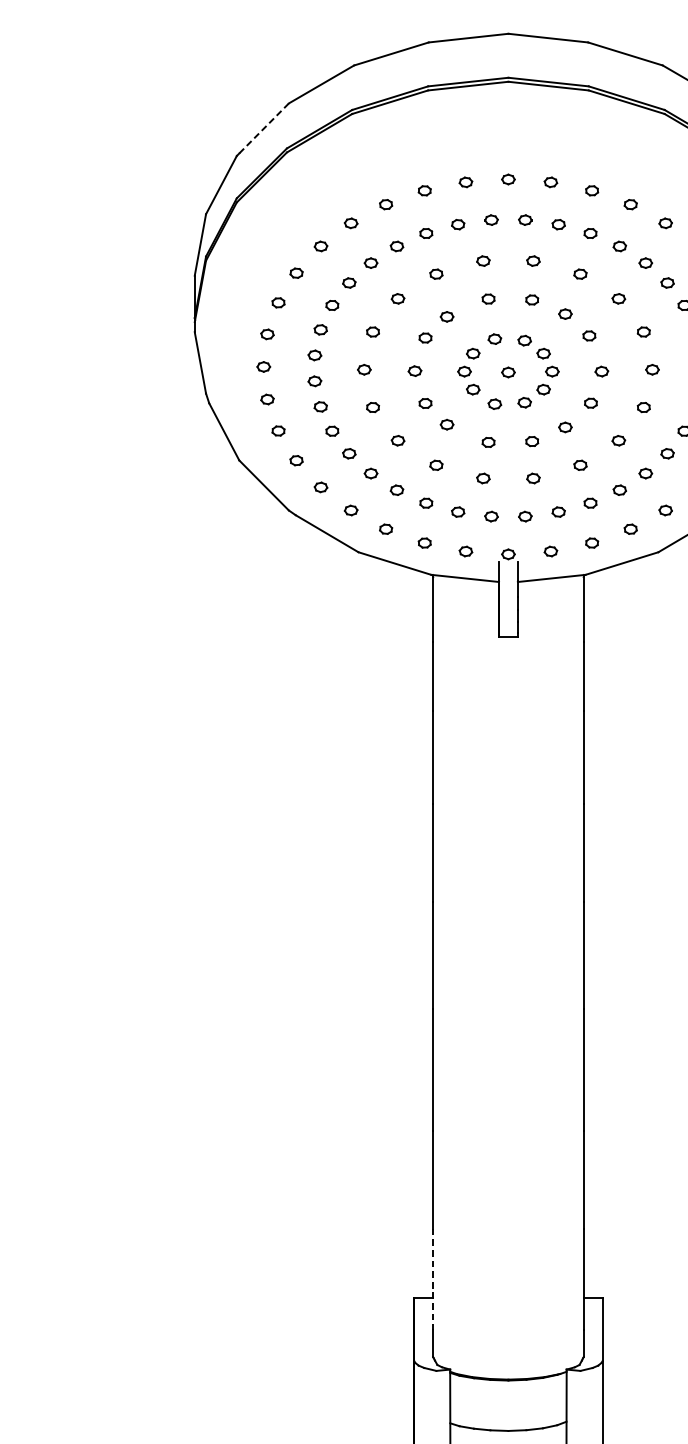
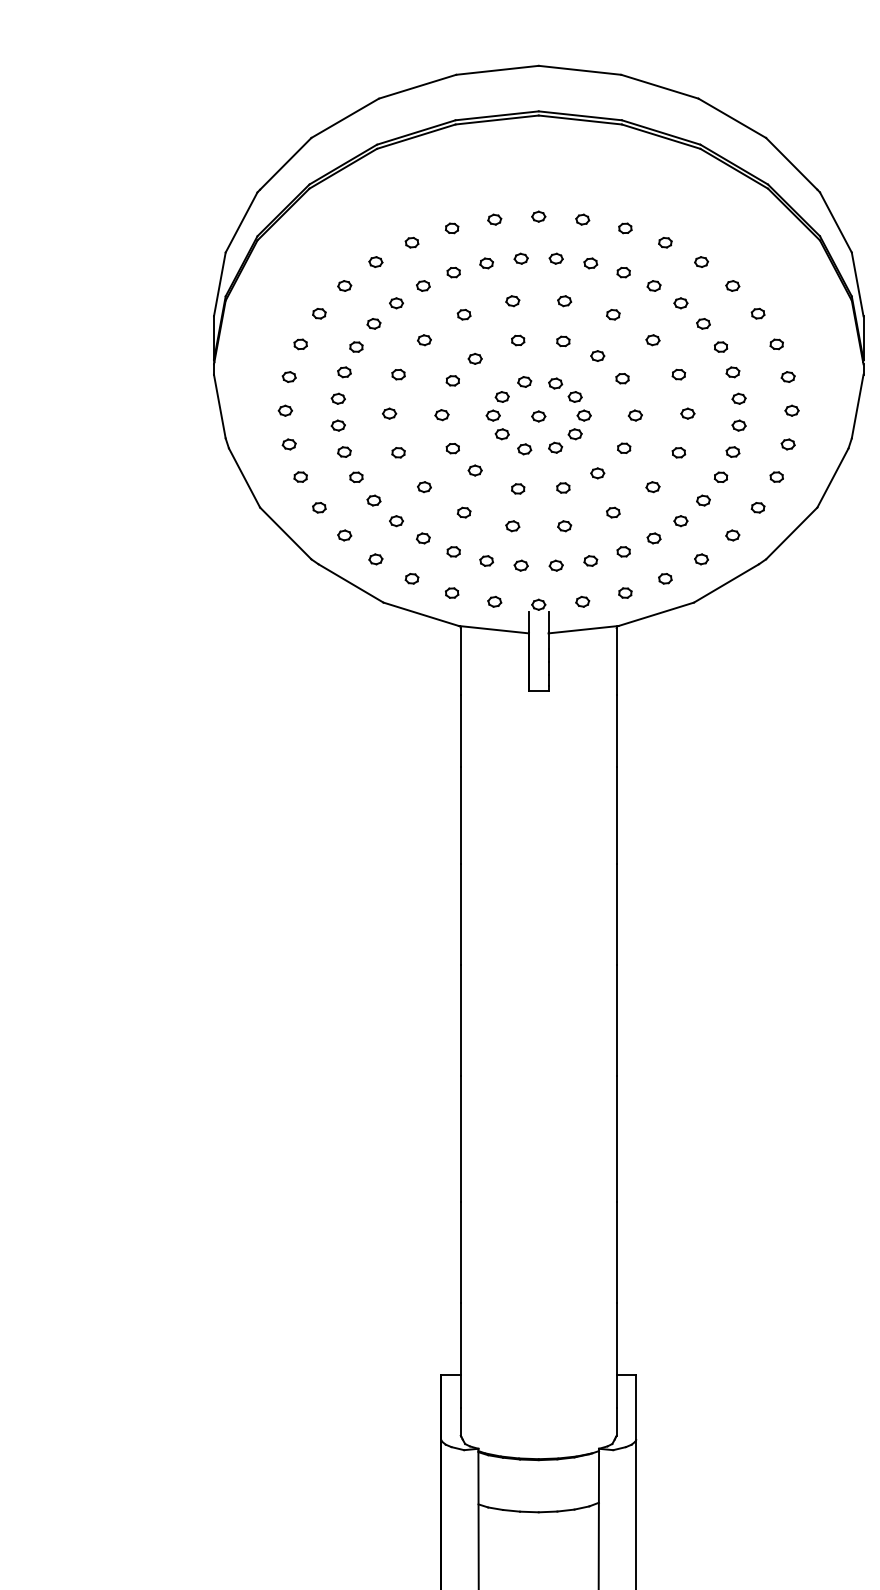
line: (264, 128) -> (286, 163), dashed -> solid
line: (432, 1279) -> (460, 1355), dashed -> solid

